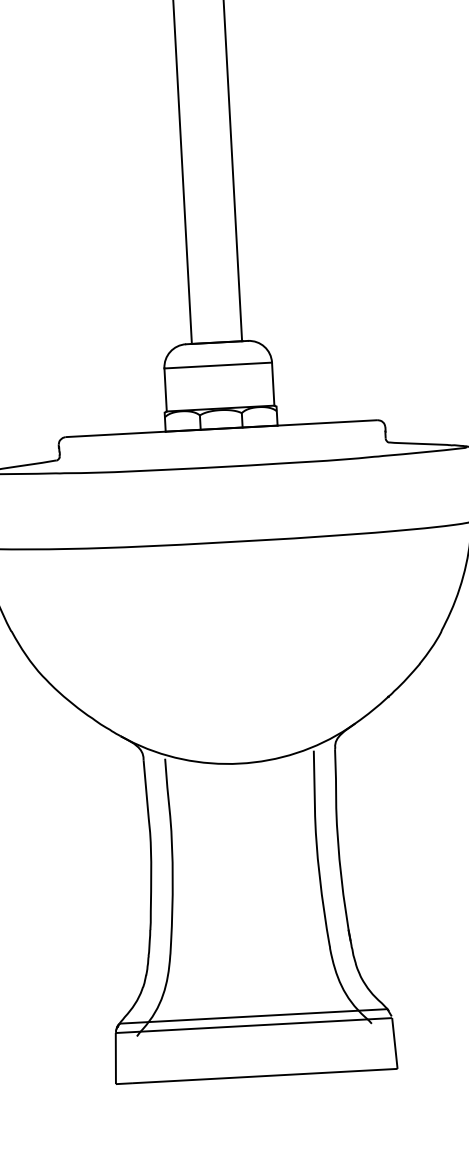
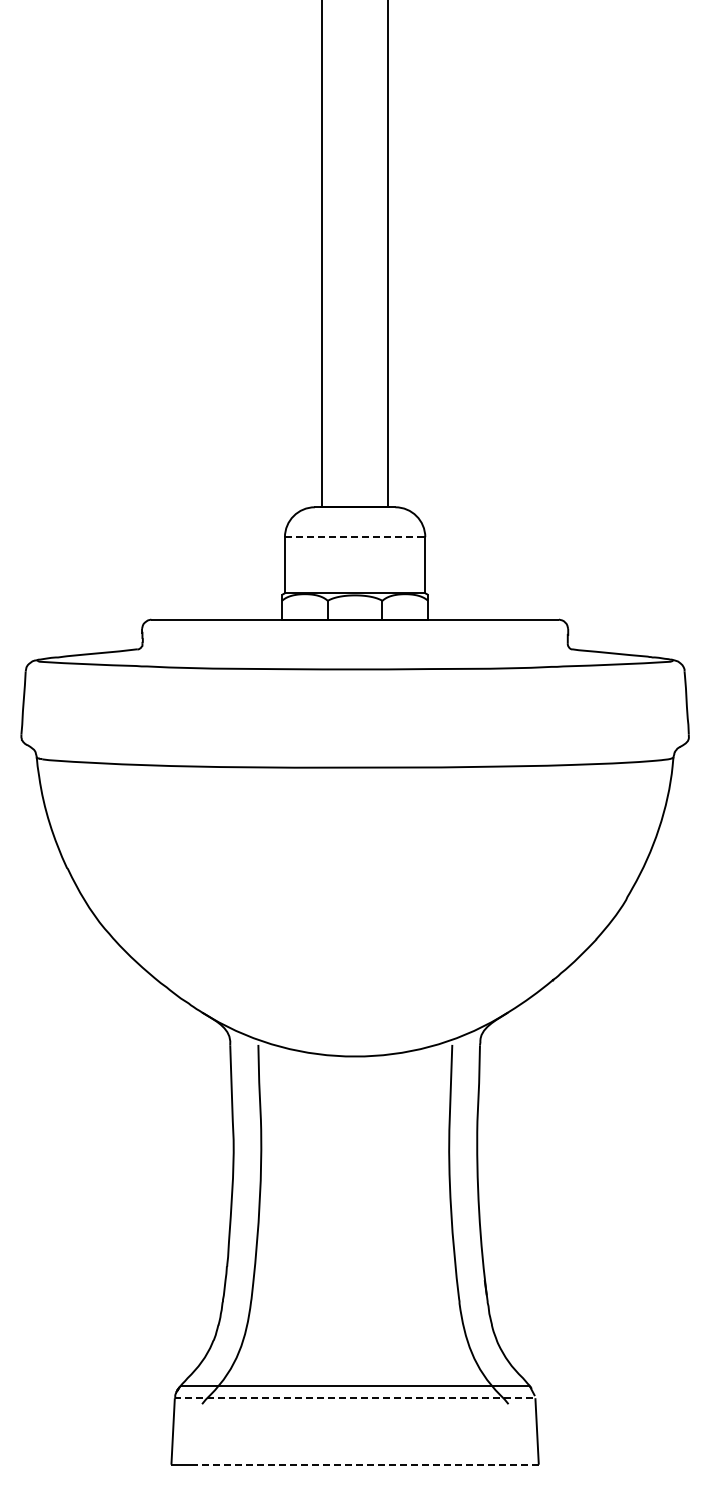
line: (218, 365) -> (355, 537), solid -> dashed
line: (253, 1025) -> (354, 1398), solid -> dashed
line: (265, 1075) -> (366, 1464), solid -> dashed

